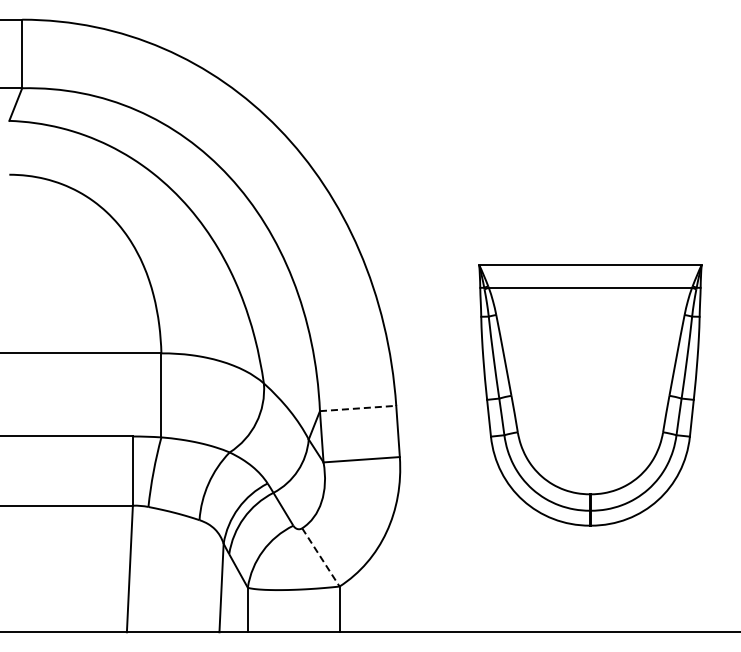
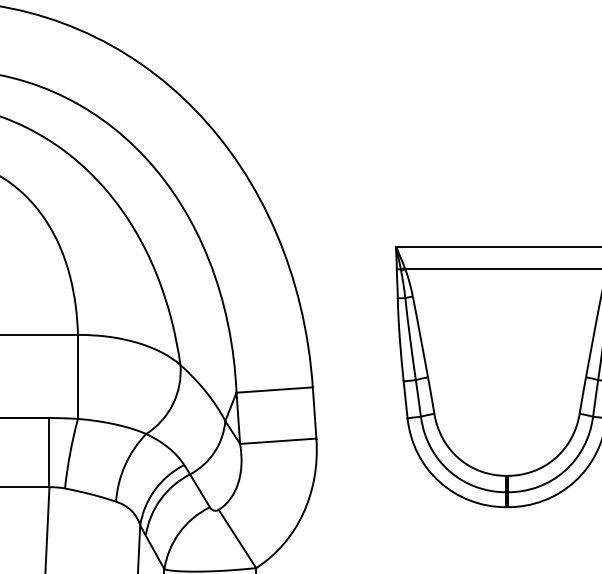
line: (358, 408) -> (275, 390), dashed -> solid
line: (320, 557) -> (237, 539), dashed -> solid

